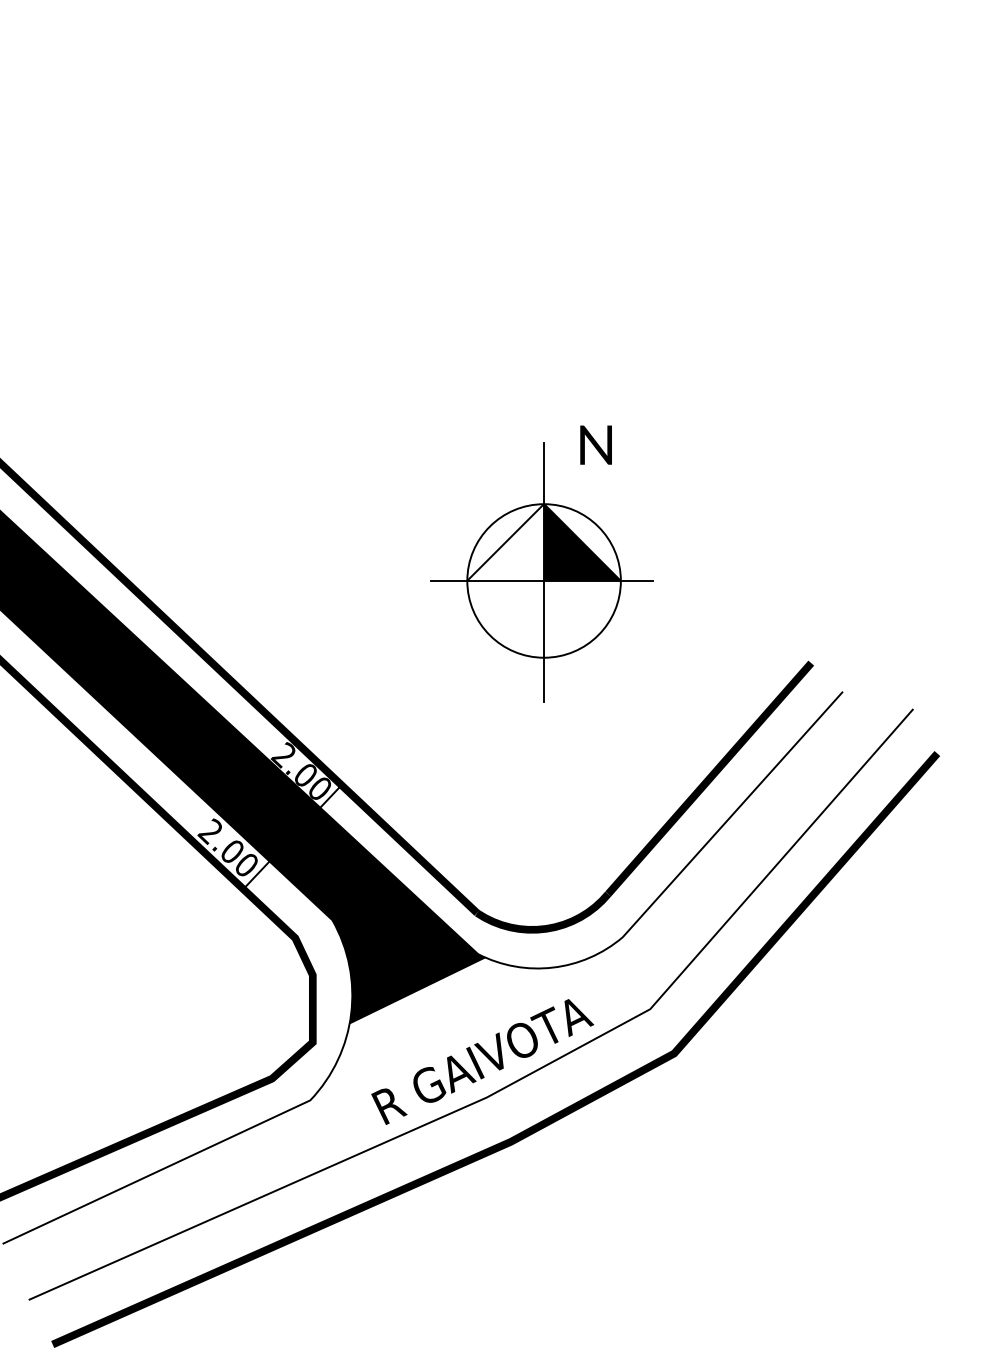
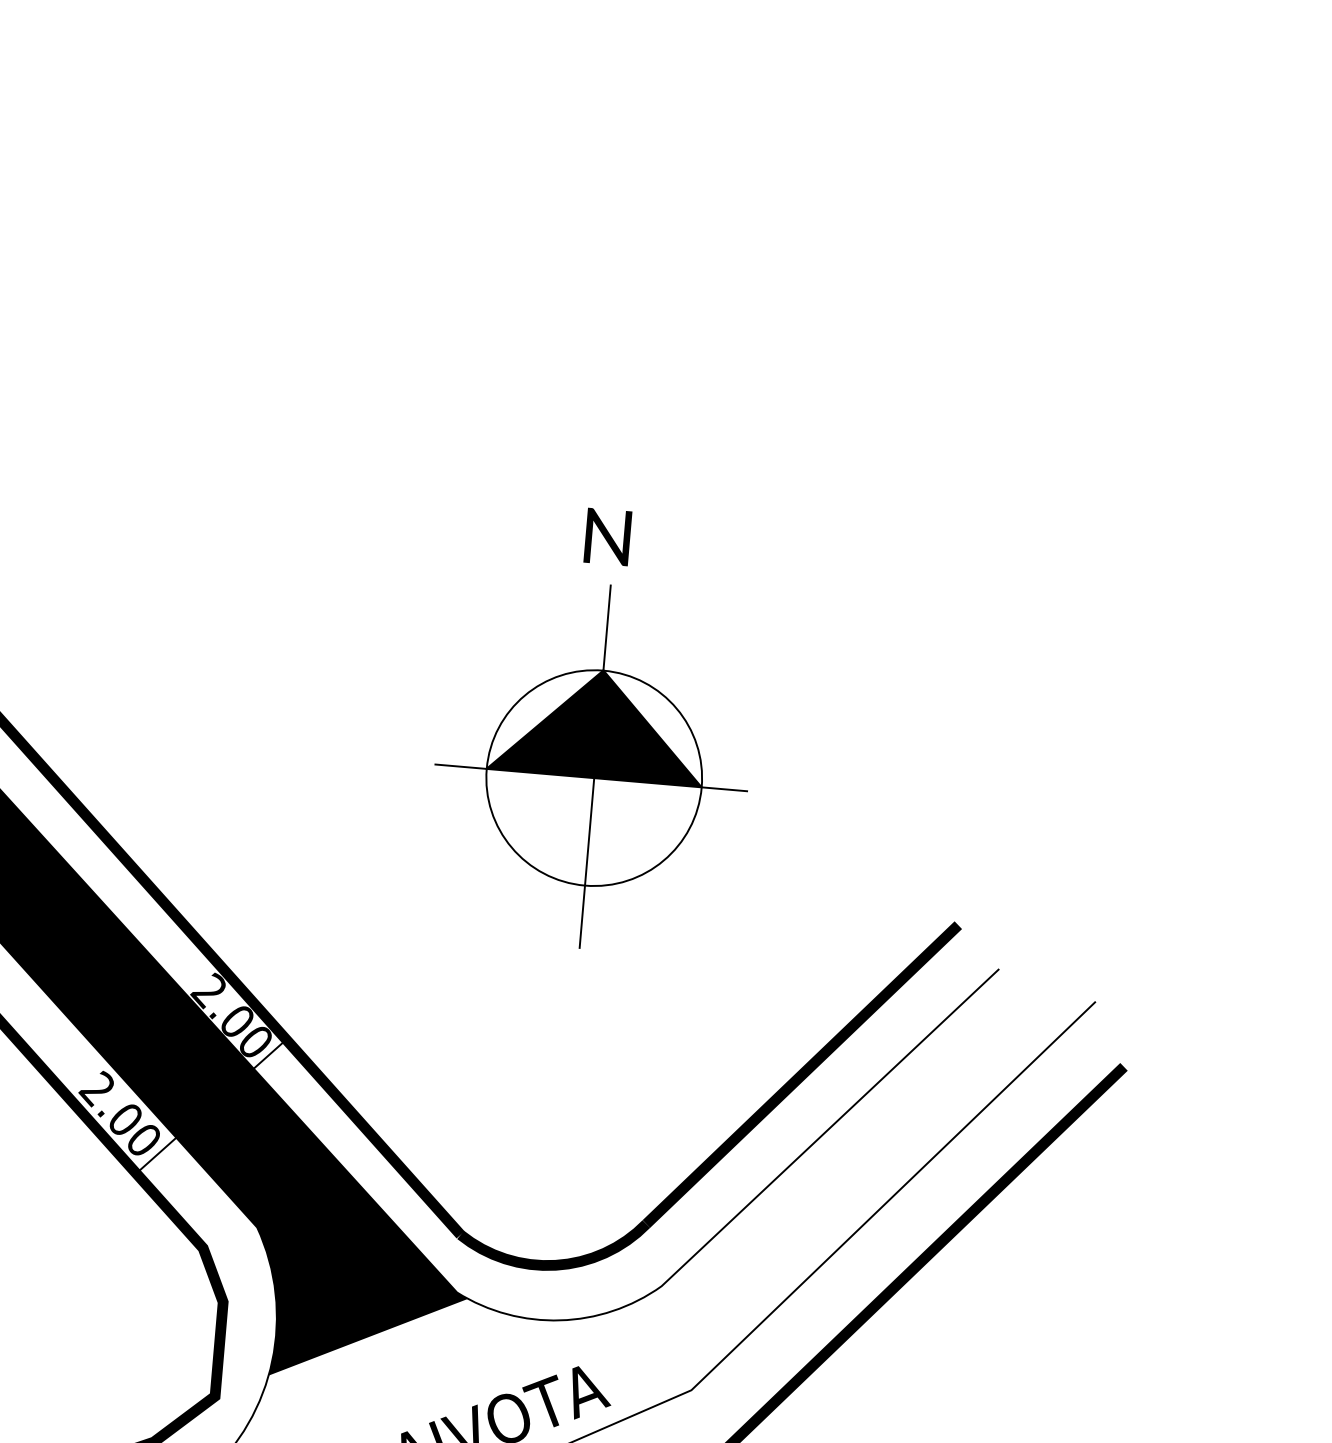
text: (595, 444) -> (607, 536), moved
fill: (505, 542) -> (544, 719), added

